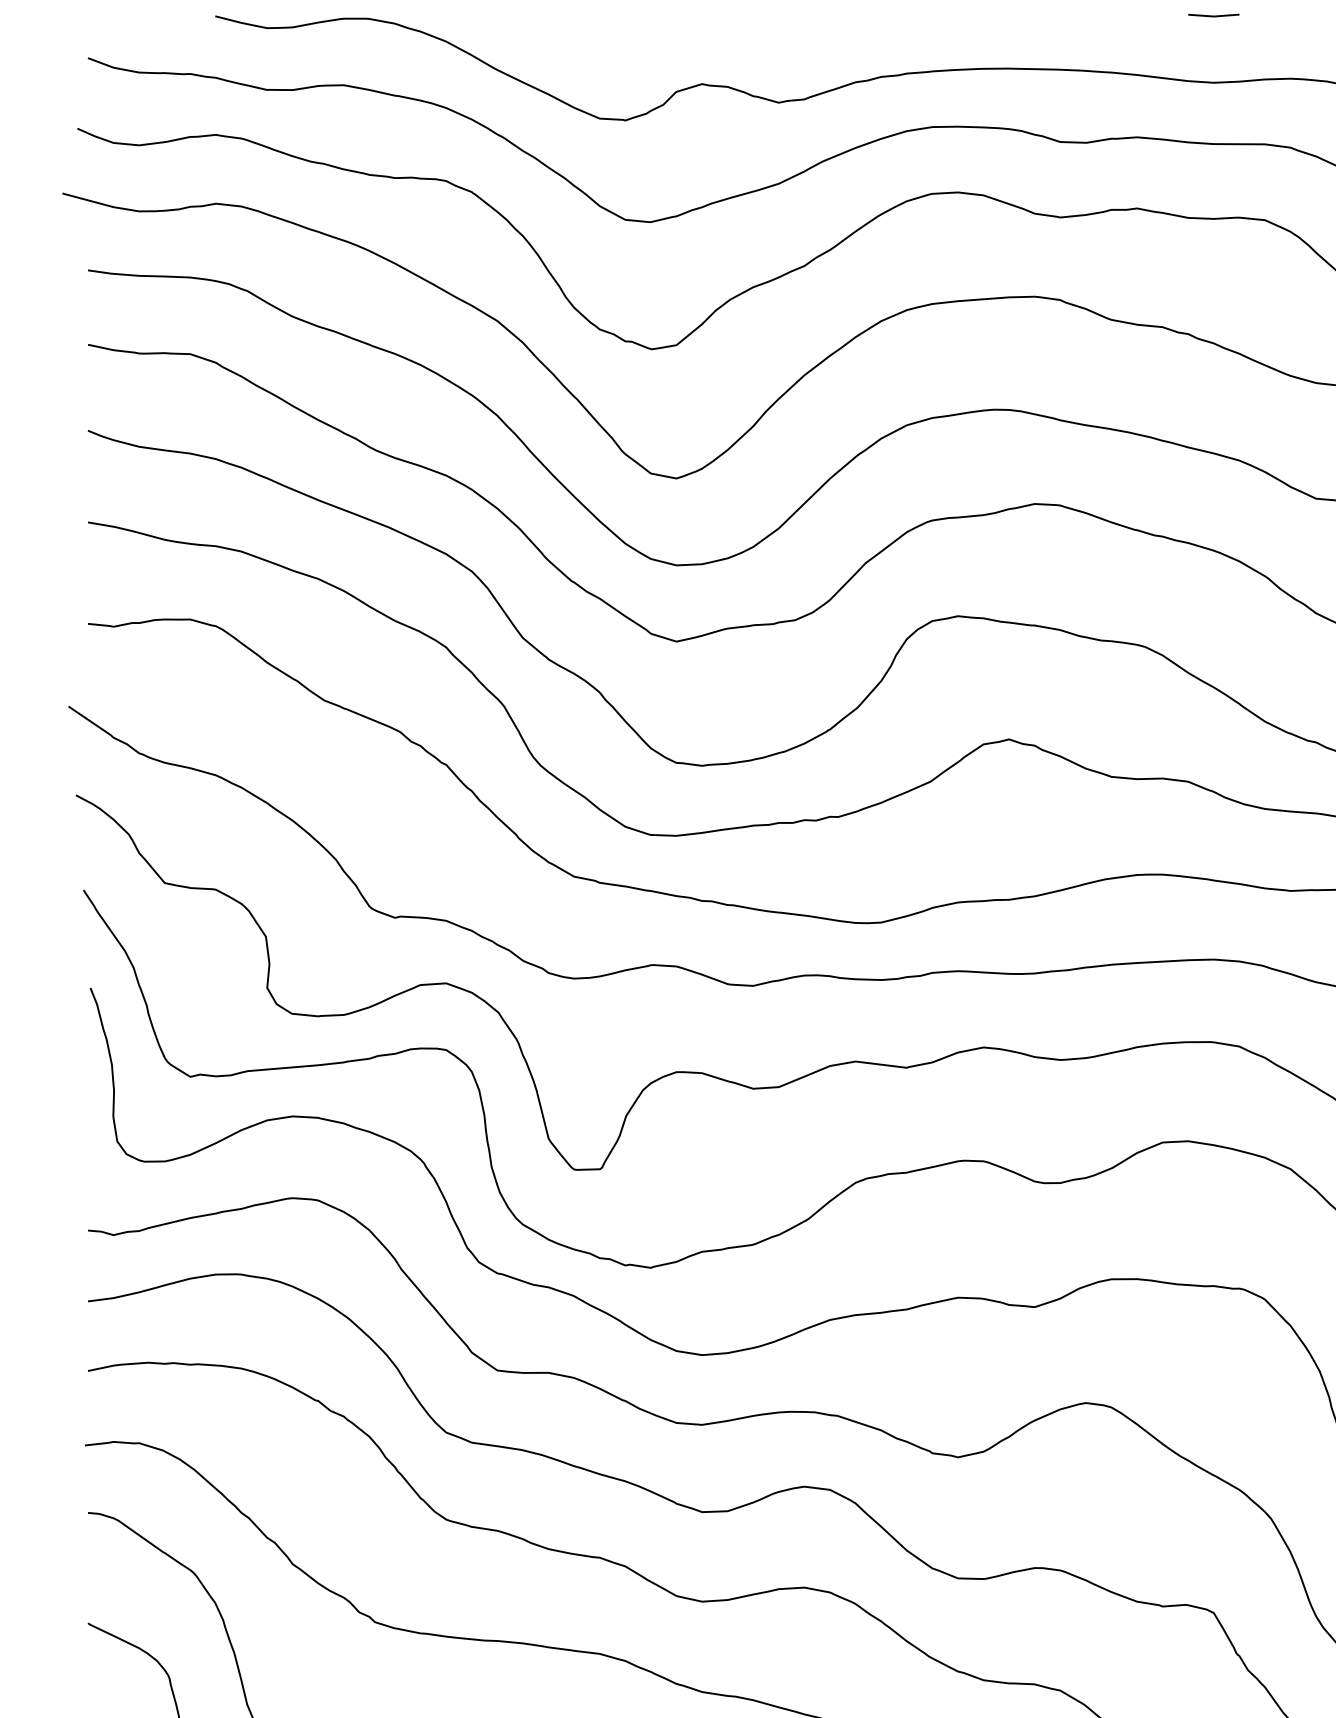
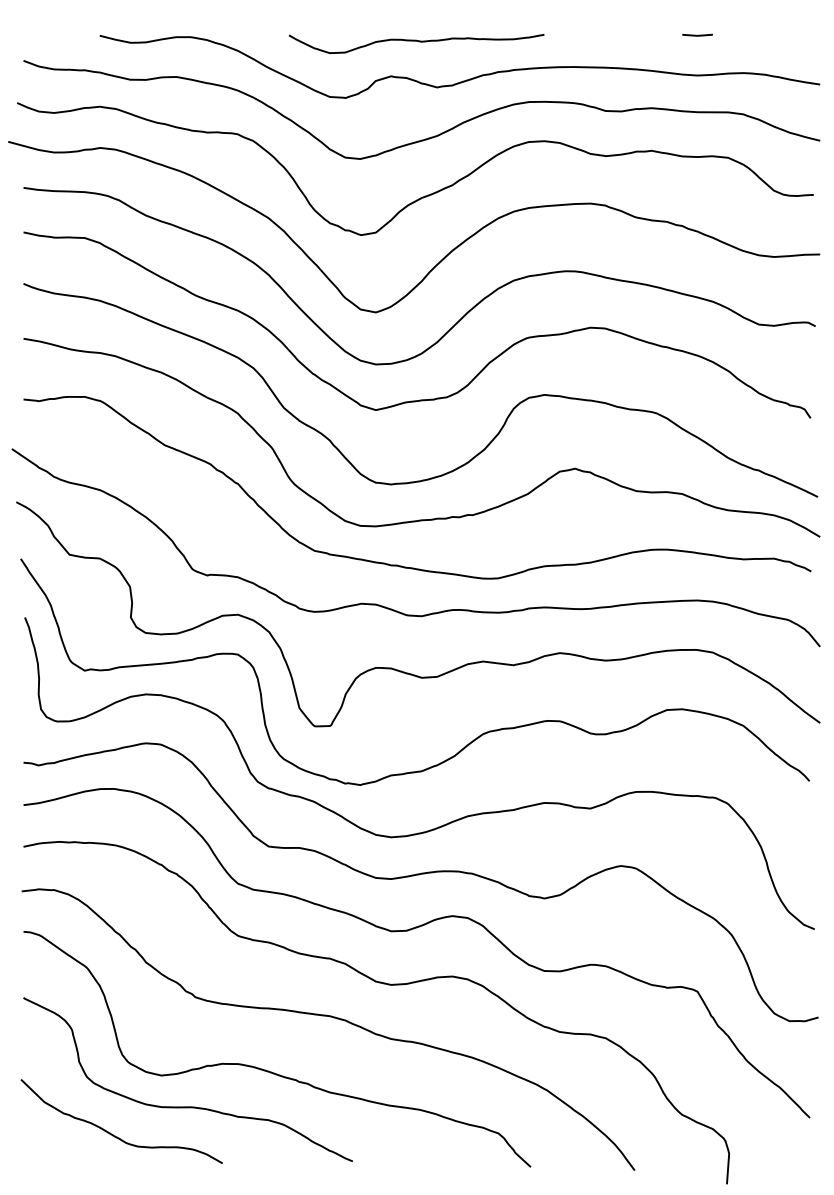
curve: (744, 25) -> (416, 41), added

